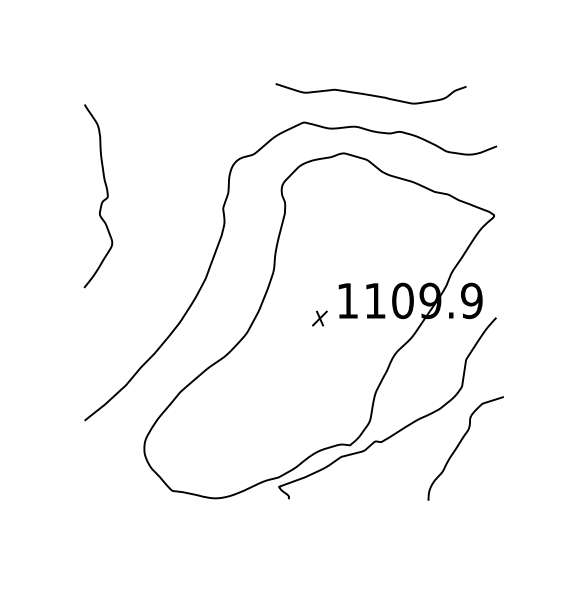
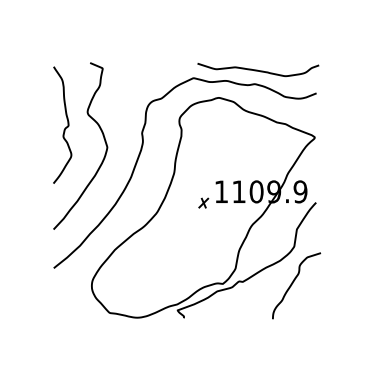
curve: (371, 94) -> (258, 70), moved
curve: (162, 217) -> (103, 138), added

